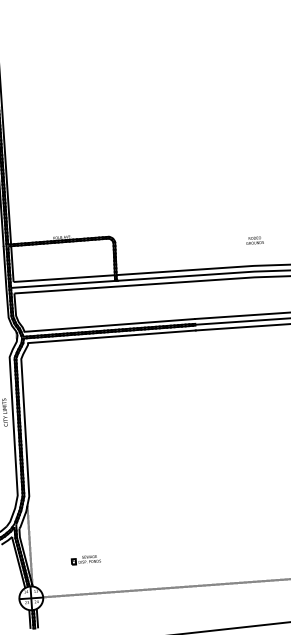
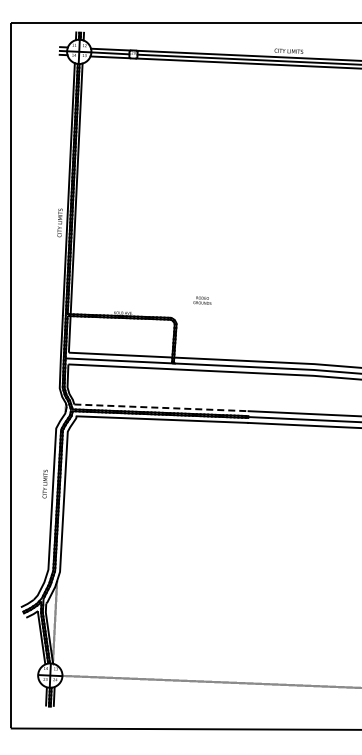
text: (254, 240) -> (202, 300), moved
line: (109, 325) -> (161, 407), solid -> dashed
part: (85, 559) -> (109, 642), removed

